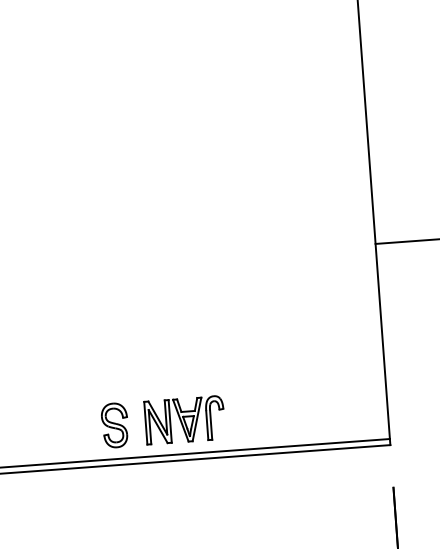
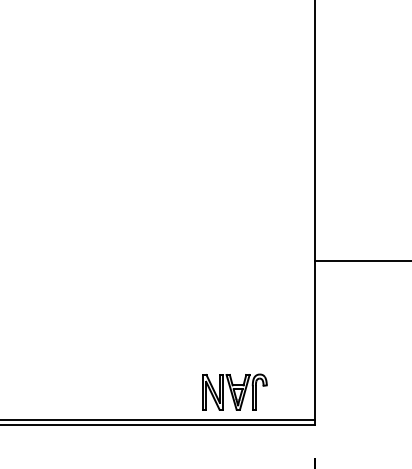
part: (184, 419) -> (234, 391), moved
part: (115, 425) -> (93, 392), removed

